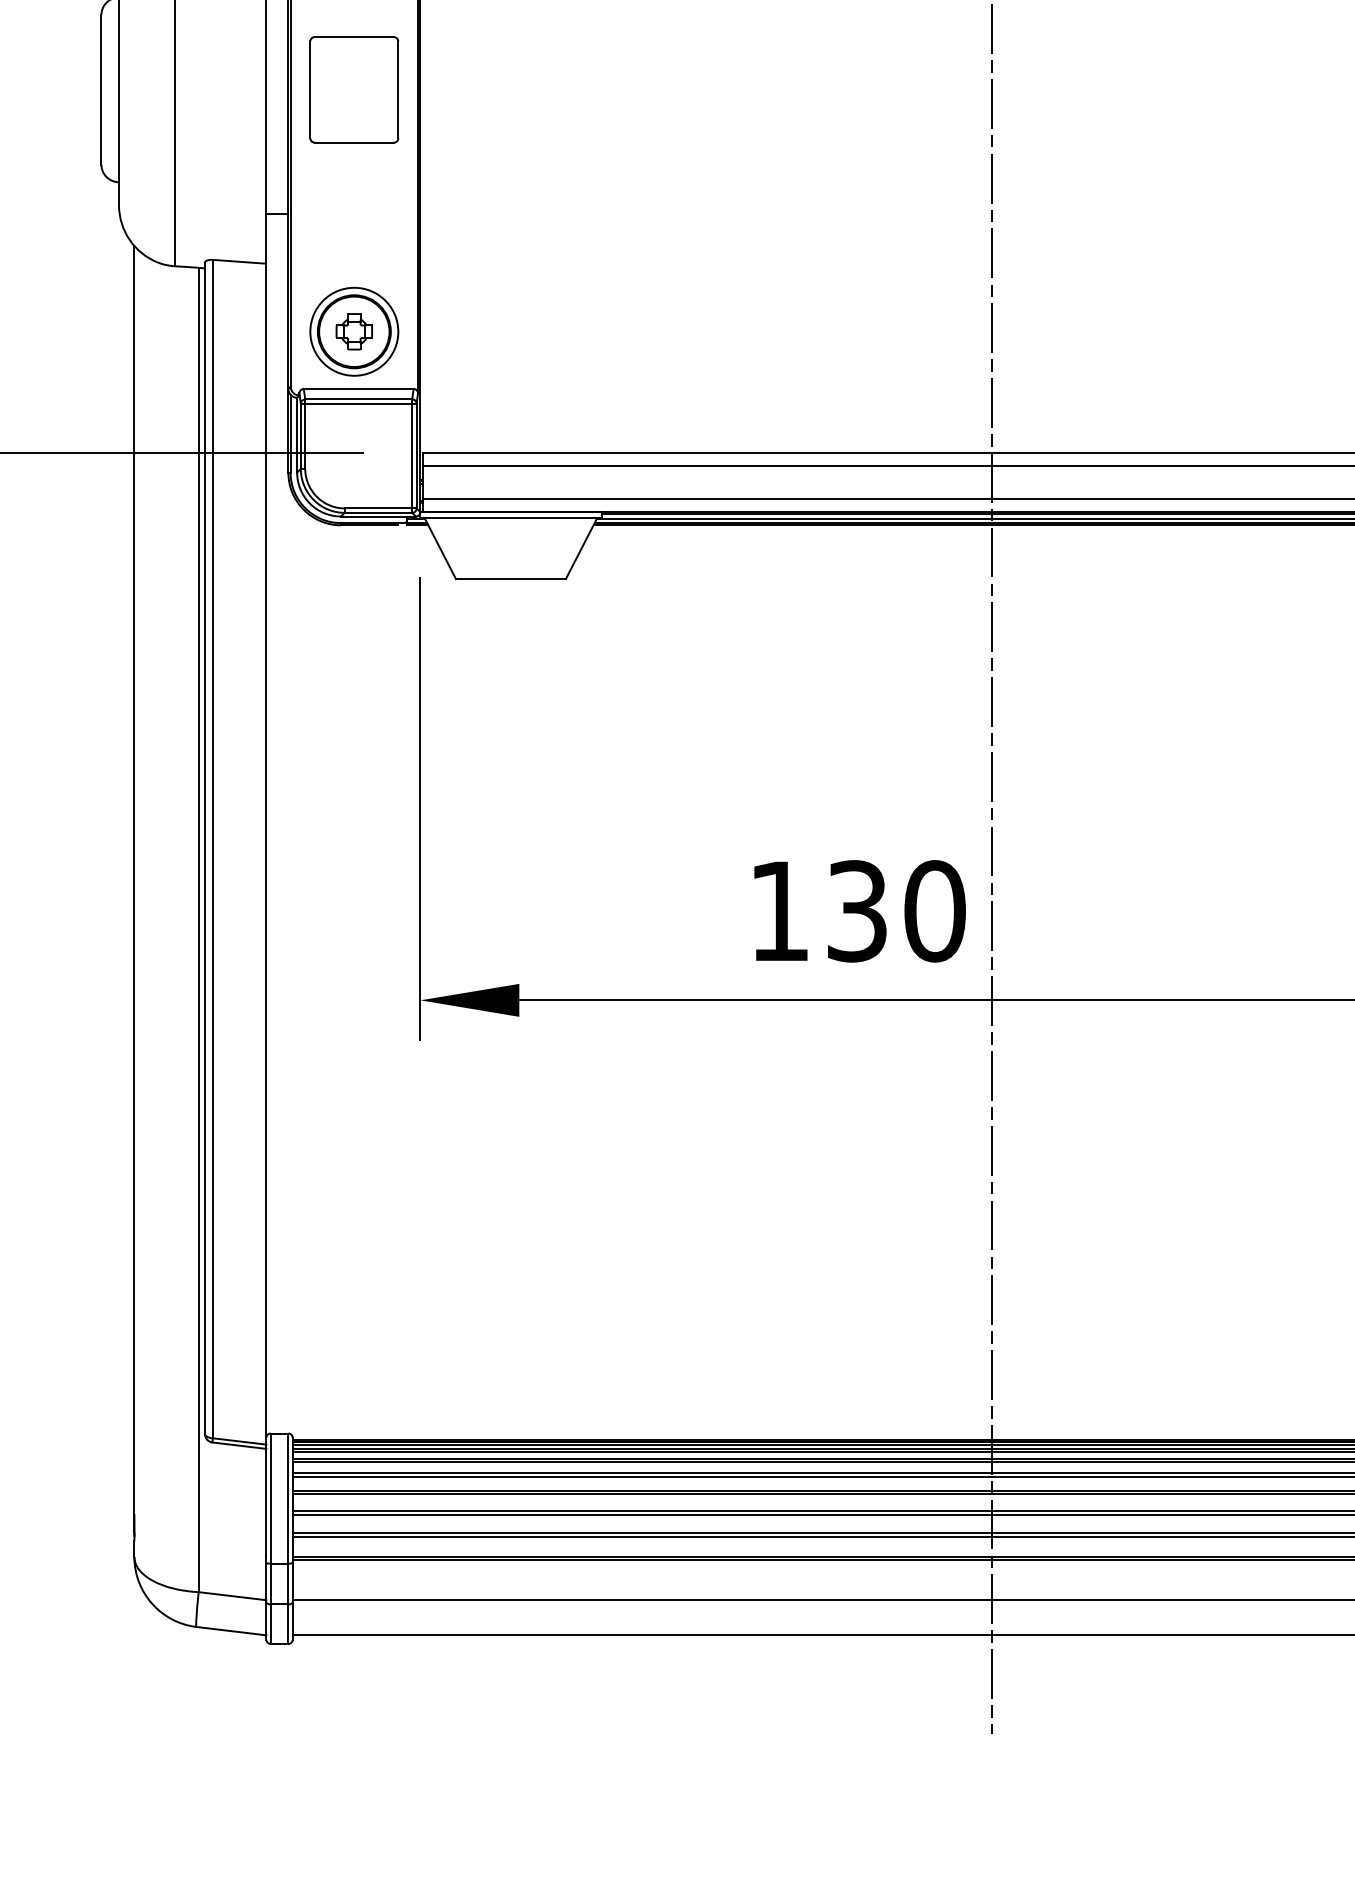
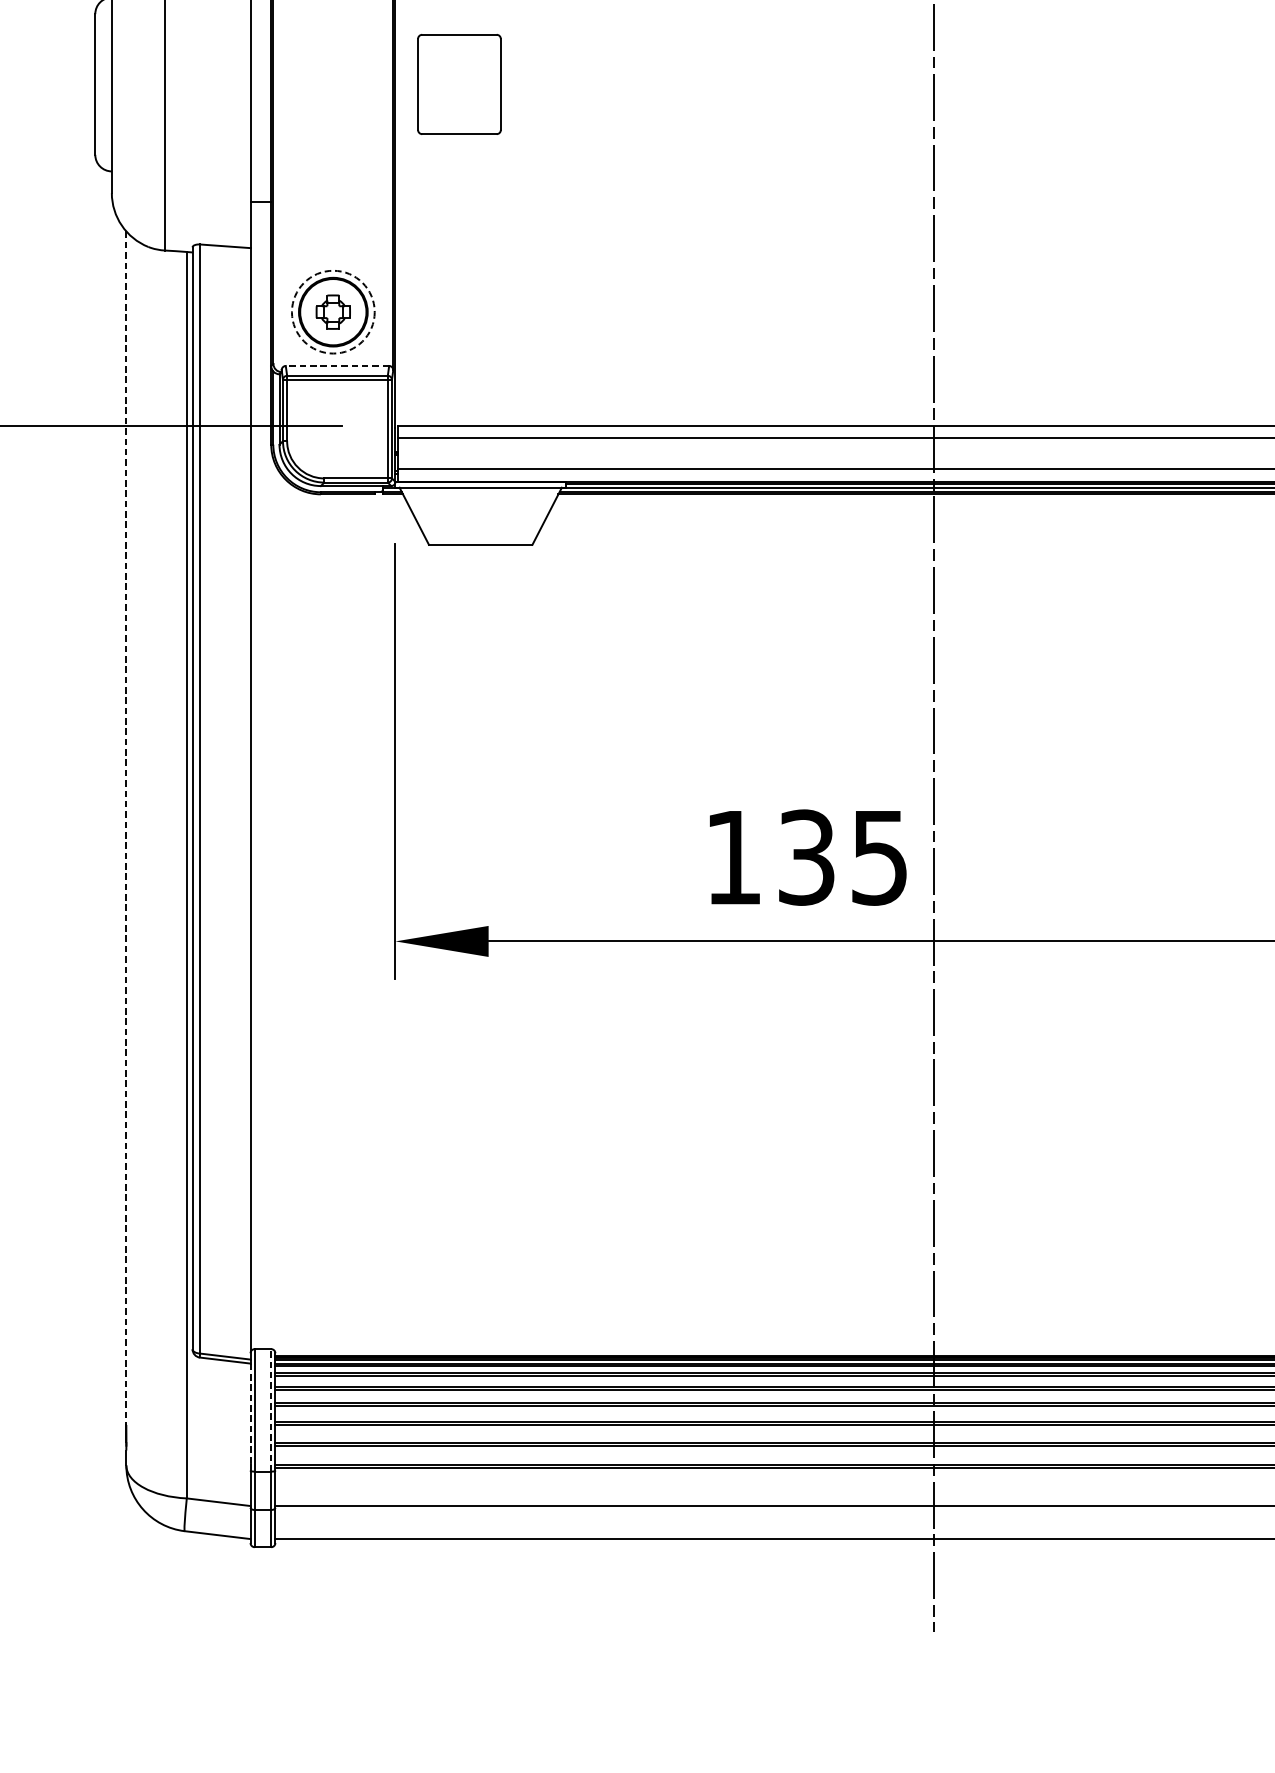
part: (354, 89) -> (459, 84), moved
circle: (354, 331) -> (333, 311), solid -> dashed
line: (358, 388) -> (337, 365), solid -> dashed
line: (134, 880) -> (126, 828), solid -> dashed
text: (934, 911) -> (879, 857), 130 -> 135
line: (288, 1498) -> (271, 1410), solid -> dashed
line: (266, 1502) -> (250, 1414), solid -> dashed

